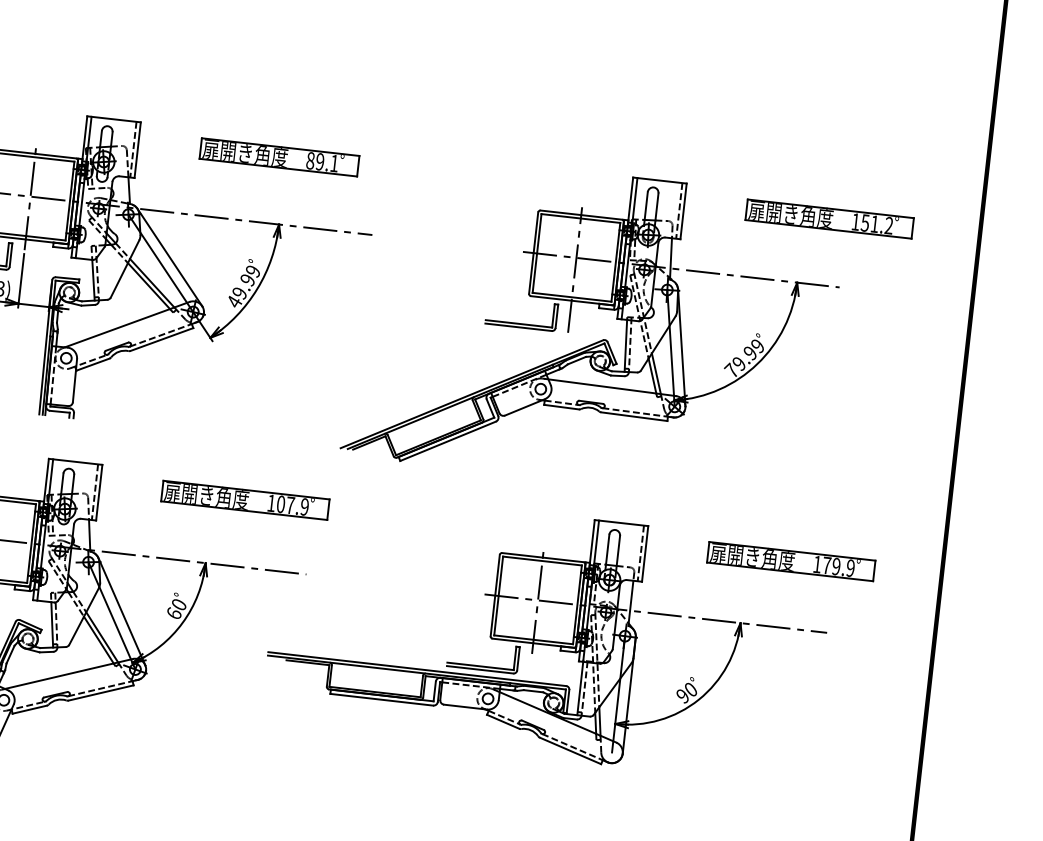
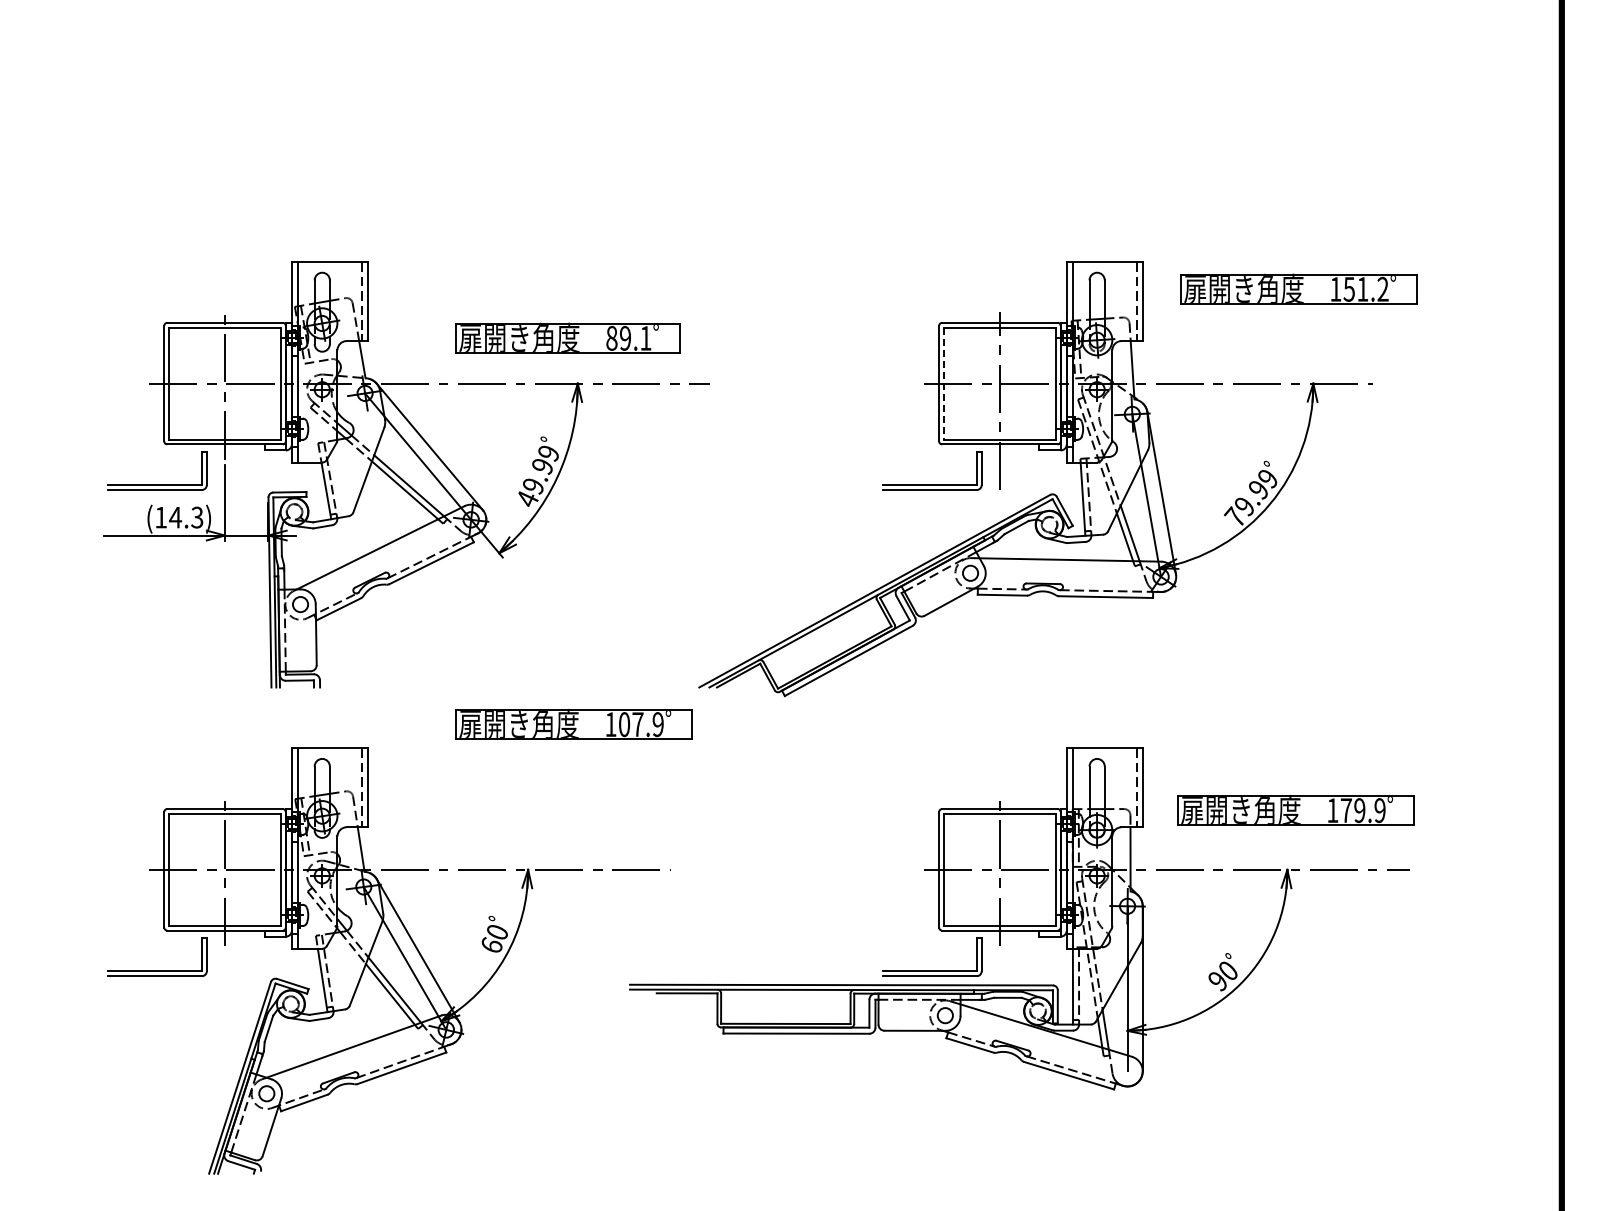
part: (279, 156) -> (567, 337), moved
part: (829, 218) -> (1298, 288), moved
line: (537, 253) -> (944, 383), solid -> dashed
part: (245, 500) -> (573, 724), moved
part: (791, 561) -> (1295, 810), moved

